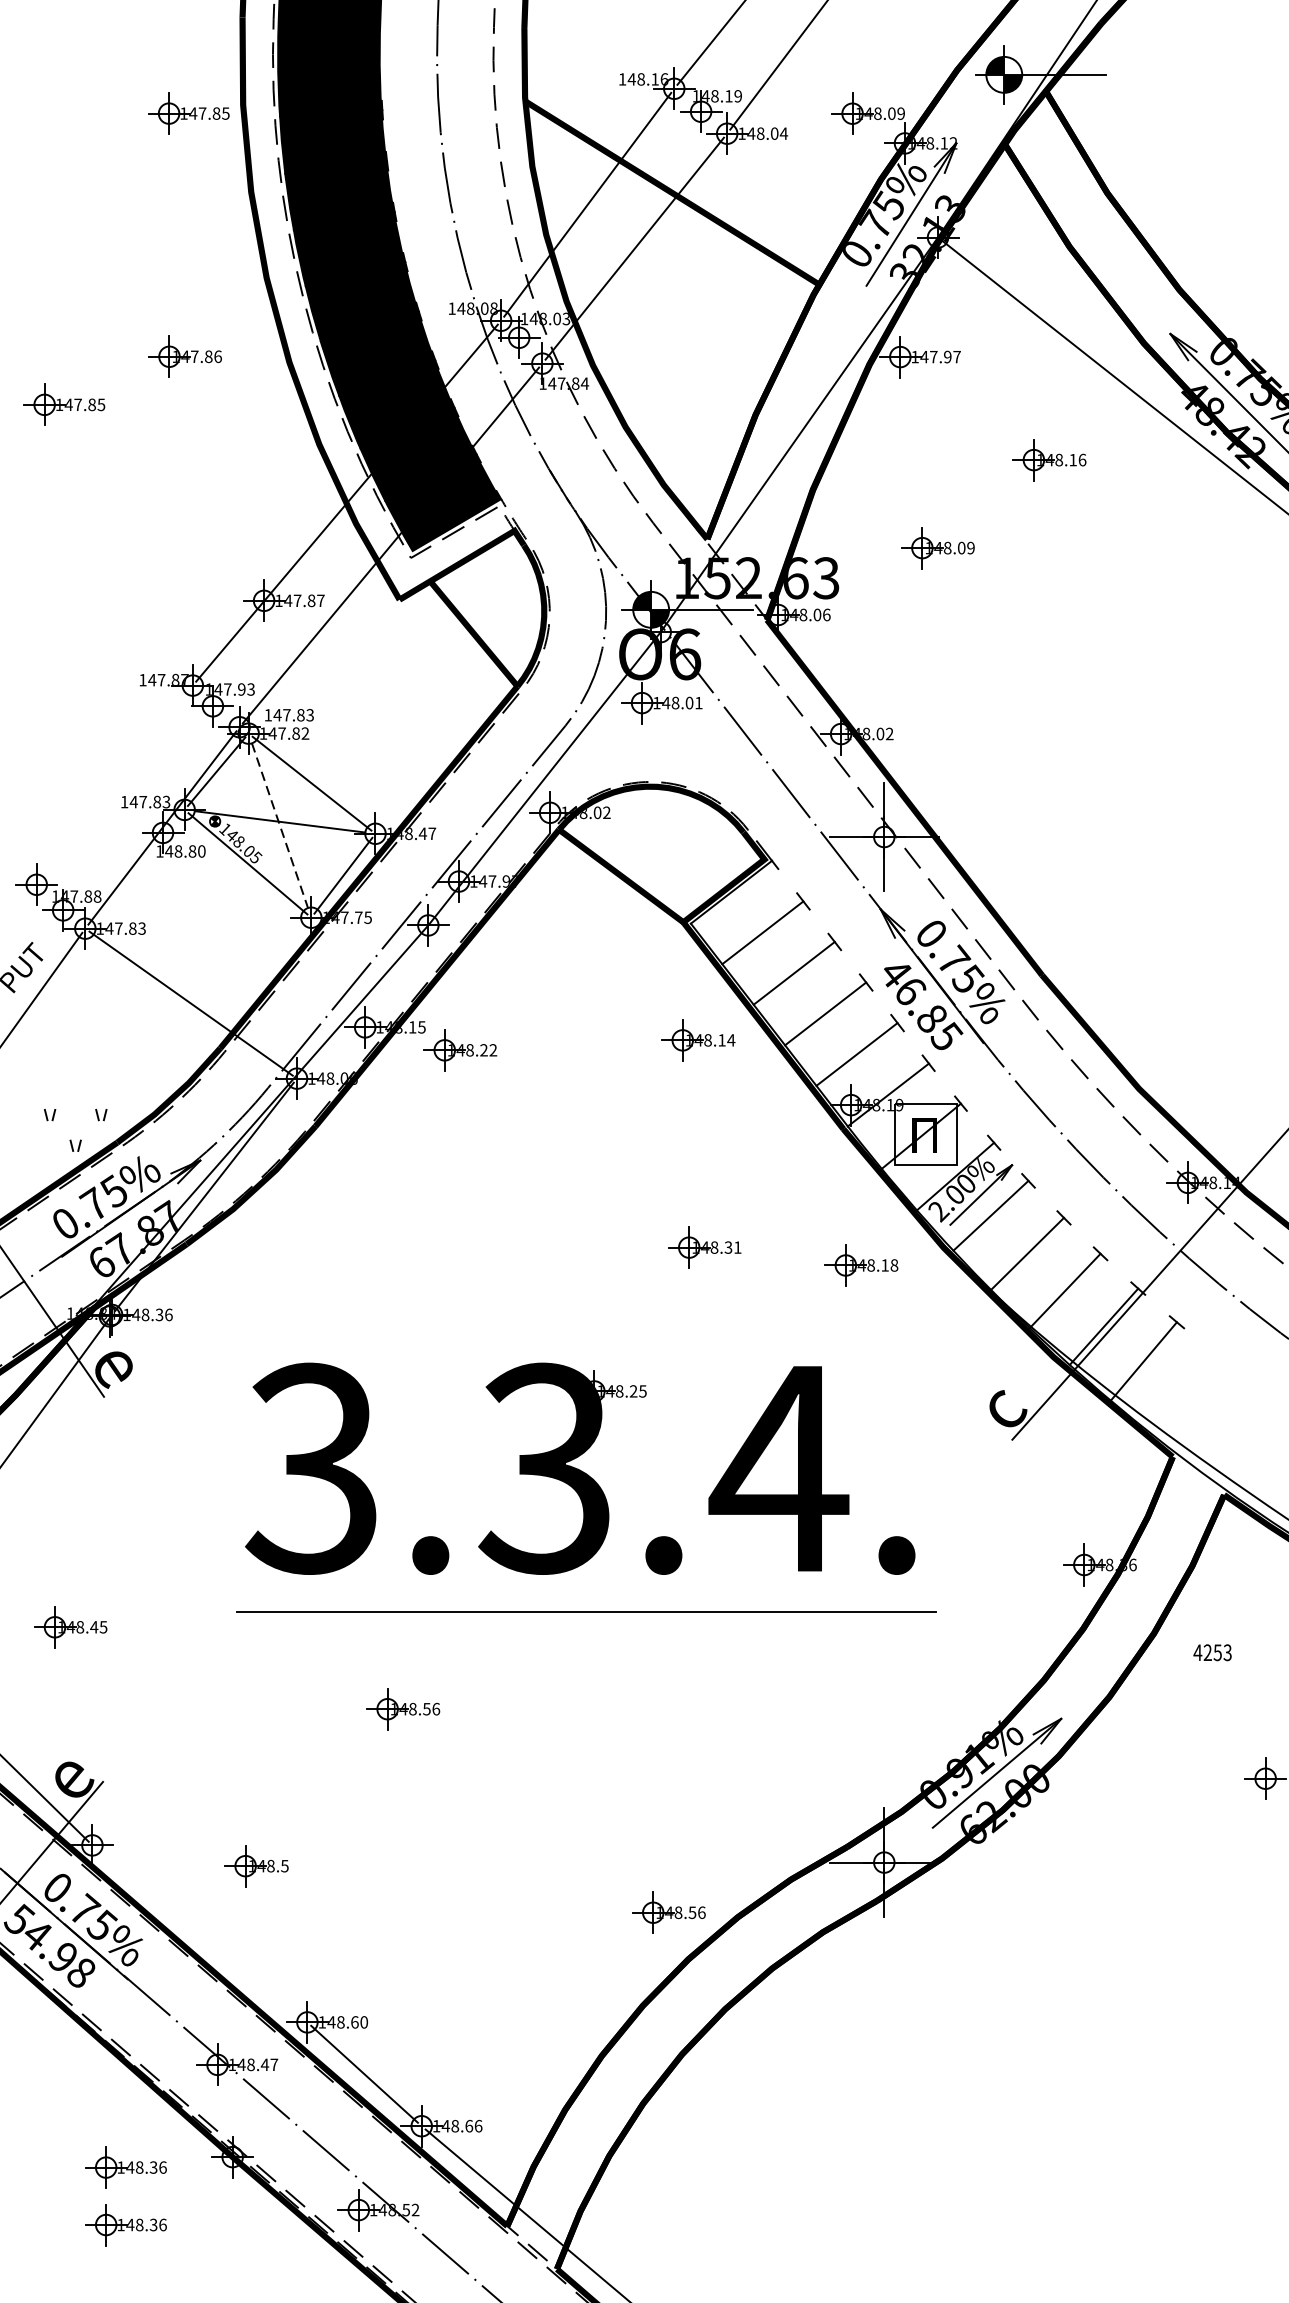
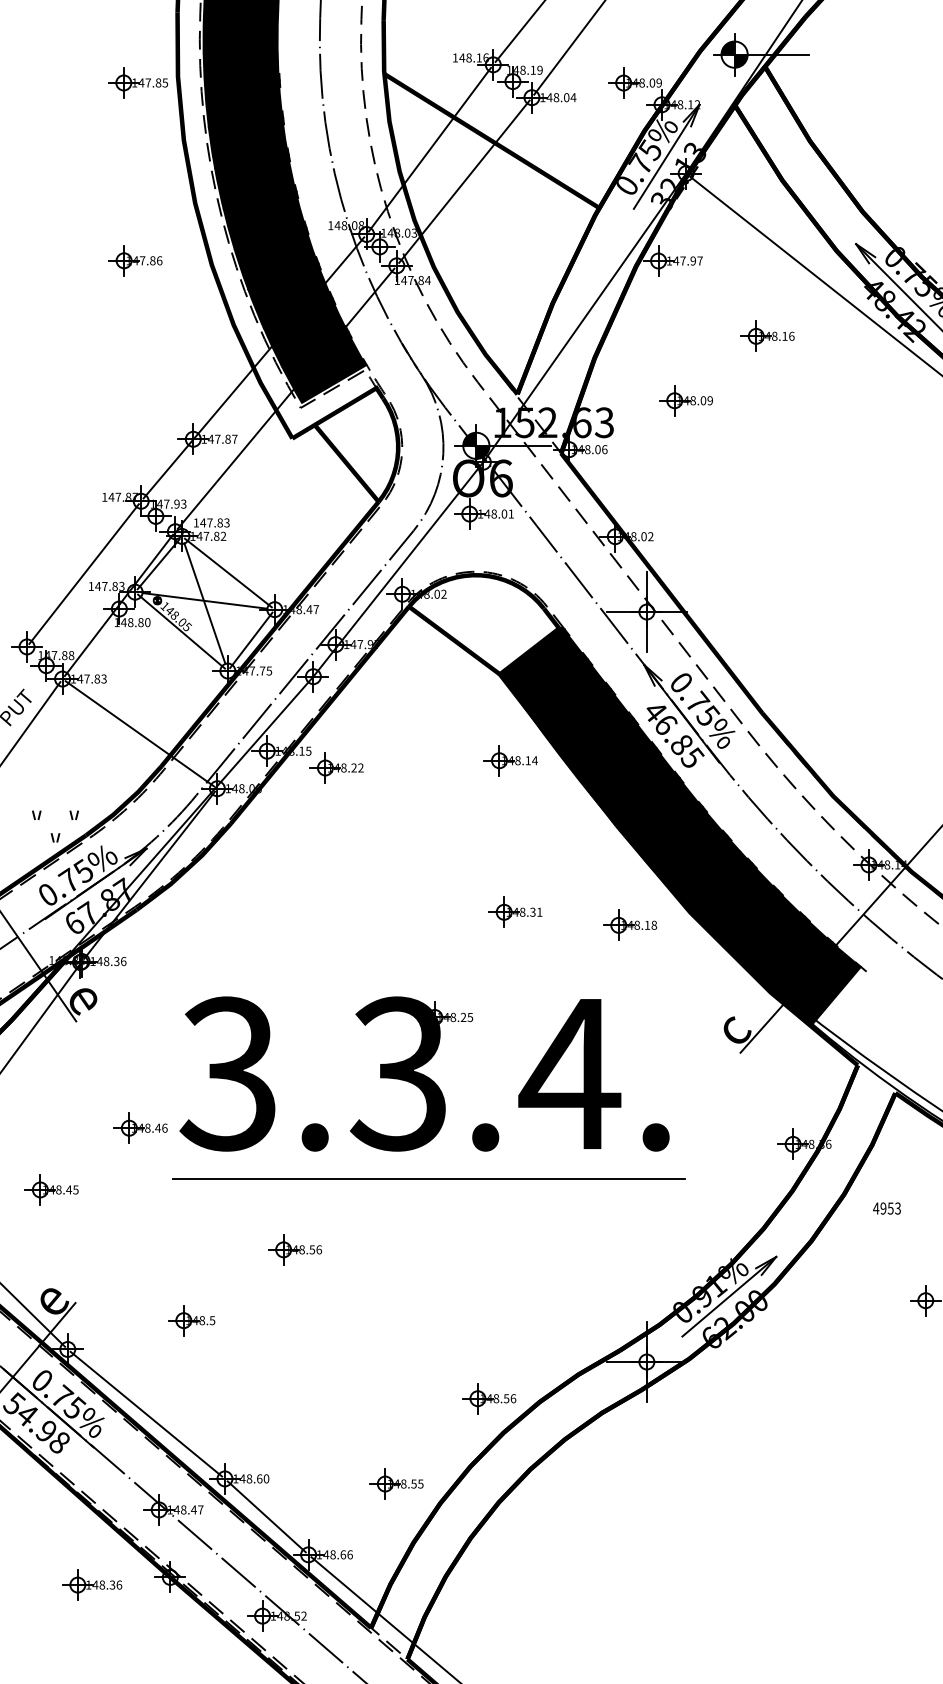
part: (64, 404) -> (47, 295), removed
line: (113, 785) -> (83, 574), added
line: (279, 825) -> (204, 603), dashed -> solid
fill: (930, 1130) -> (680, 826), added
part: (191, 1541) -> (140, 1127), added
text: (1207, 1652) -> (883, 1208), 4253 -> 4953
part: (256, 1865) -> (191, 1320), moved
line: (200, 1932) -> (146, 1413), added
part: (541, 2028) -> (396, 1483), added
part: (126, 2224) -> (92, 1626), removed

